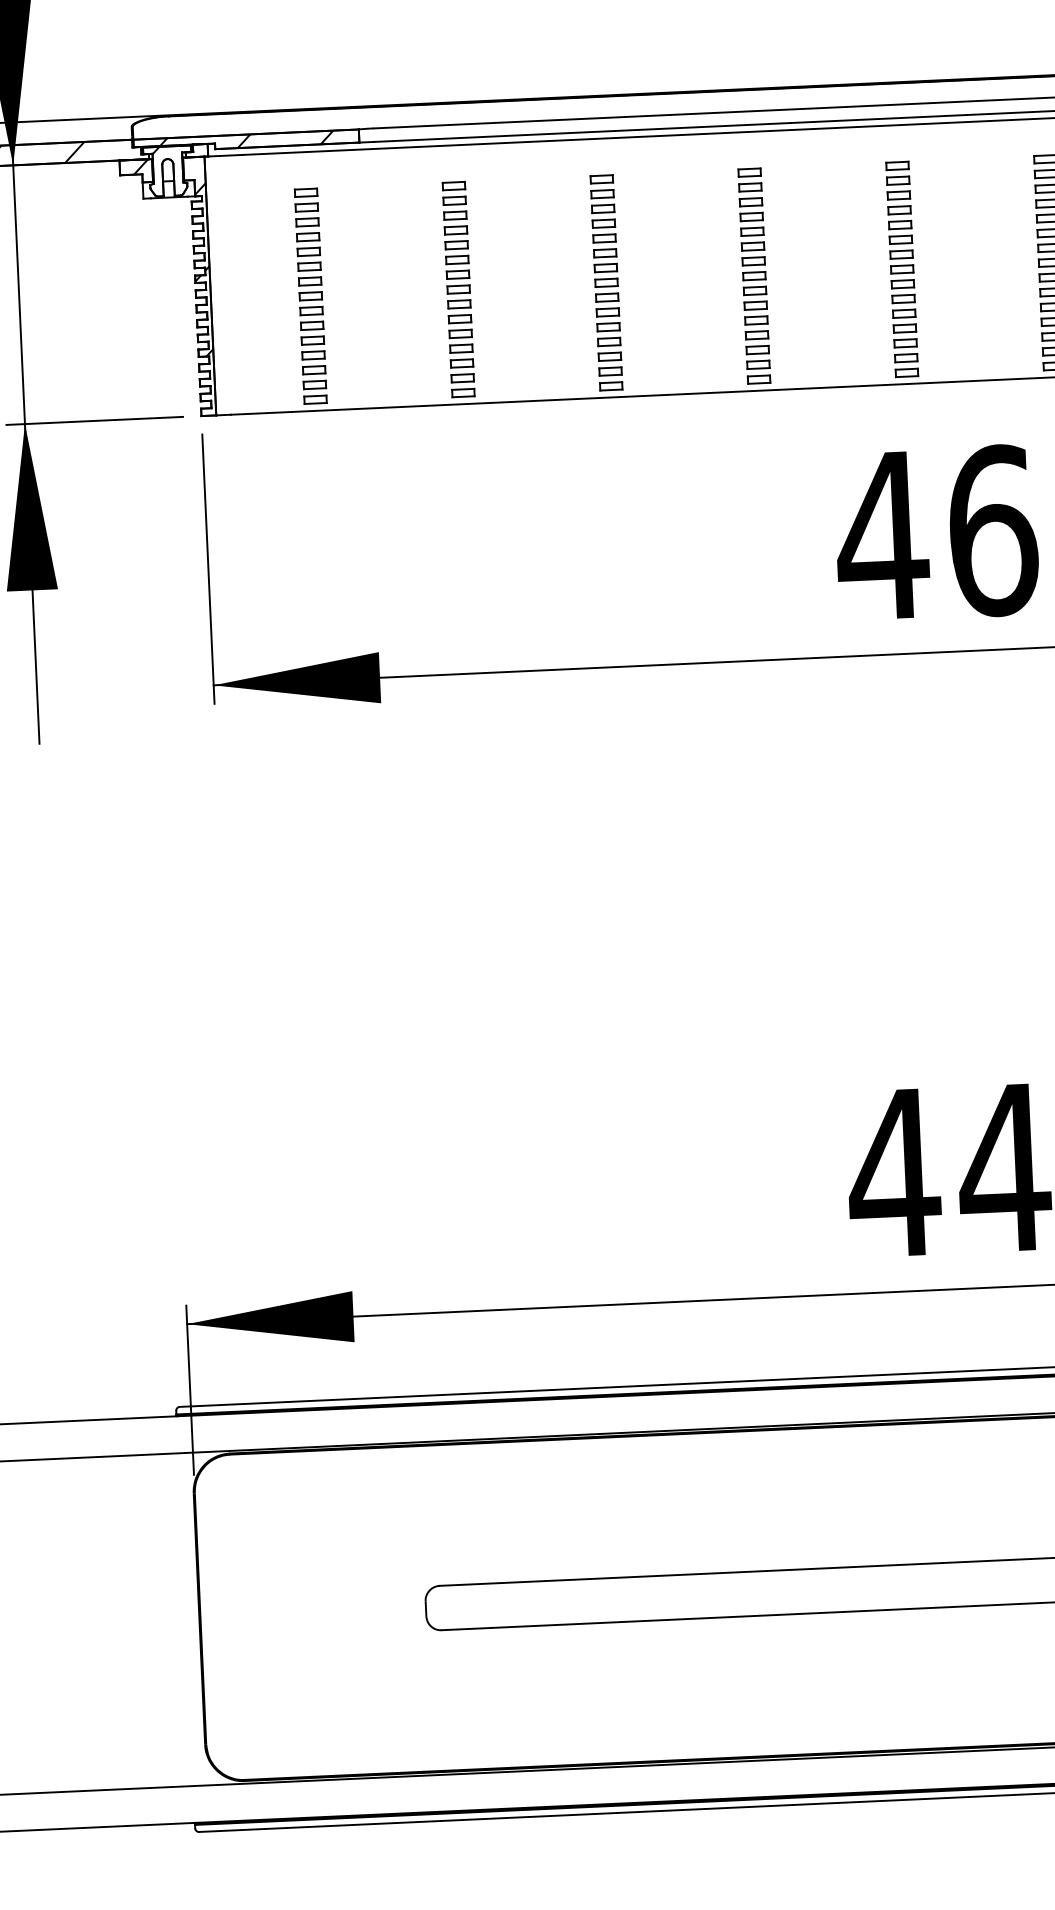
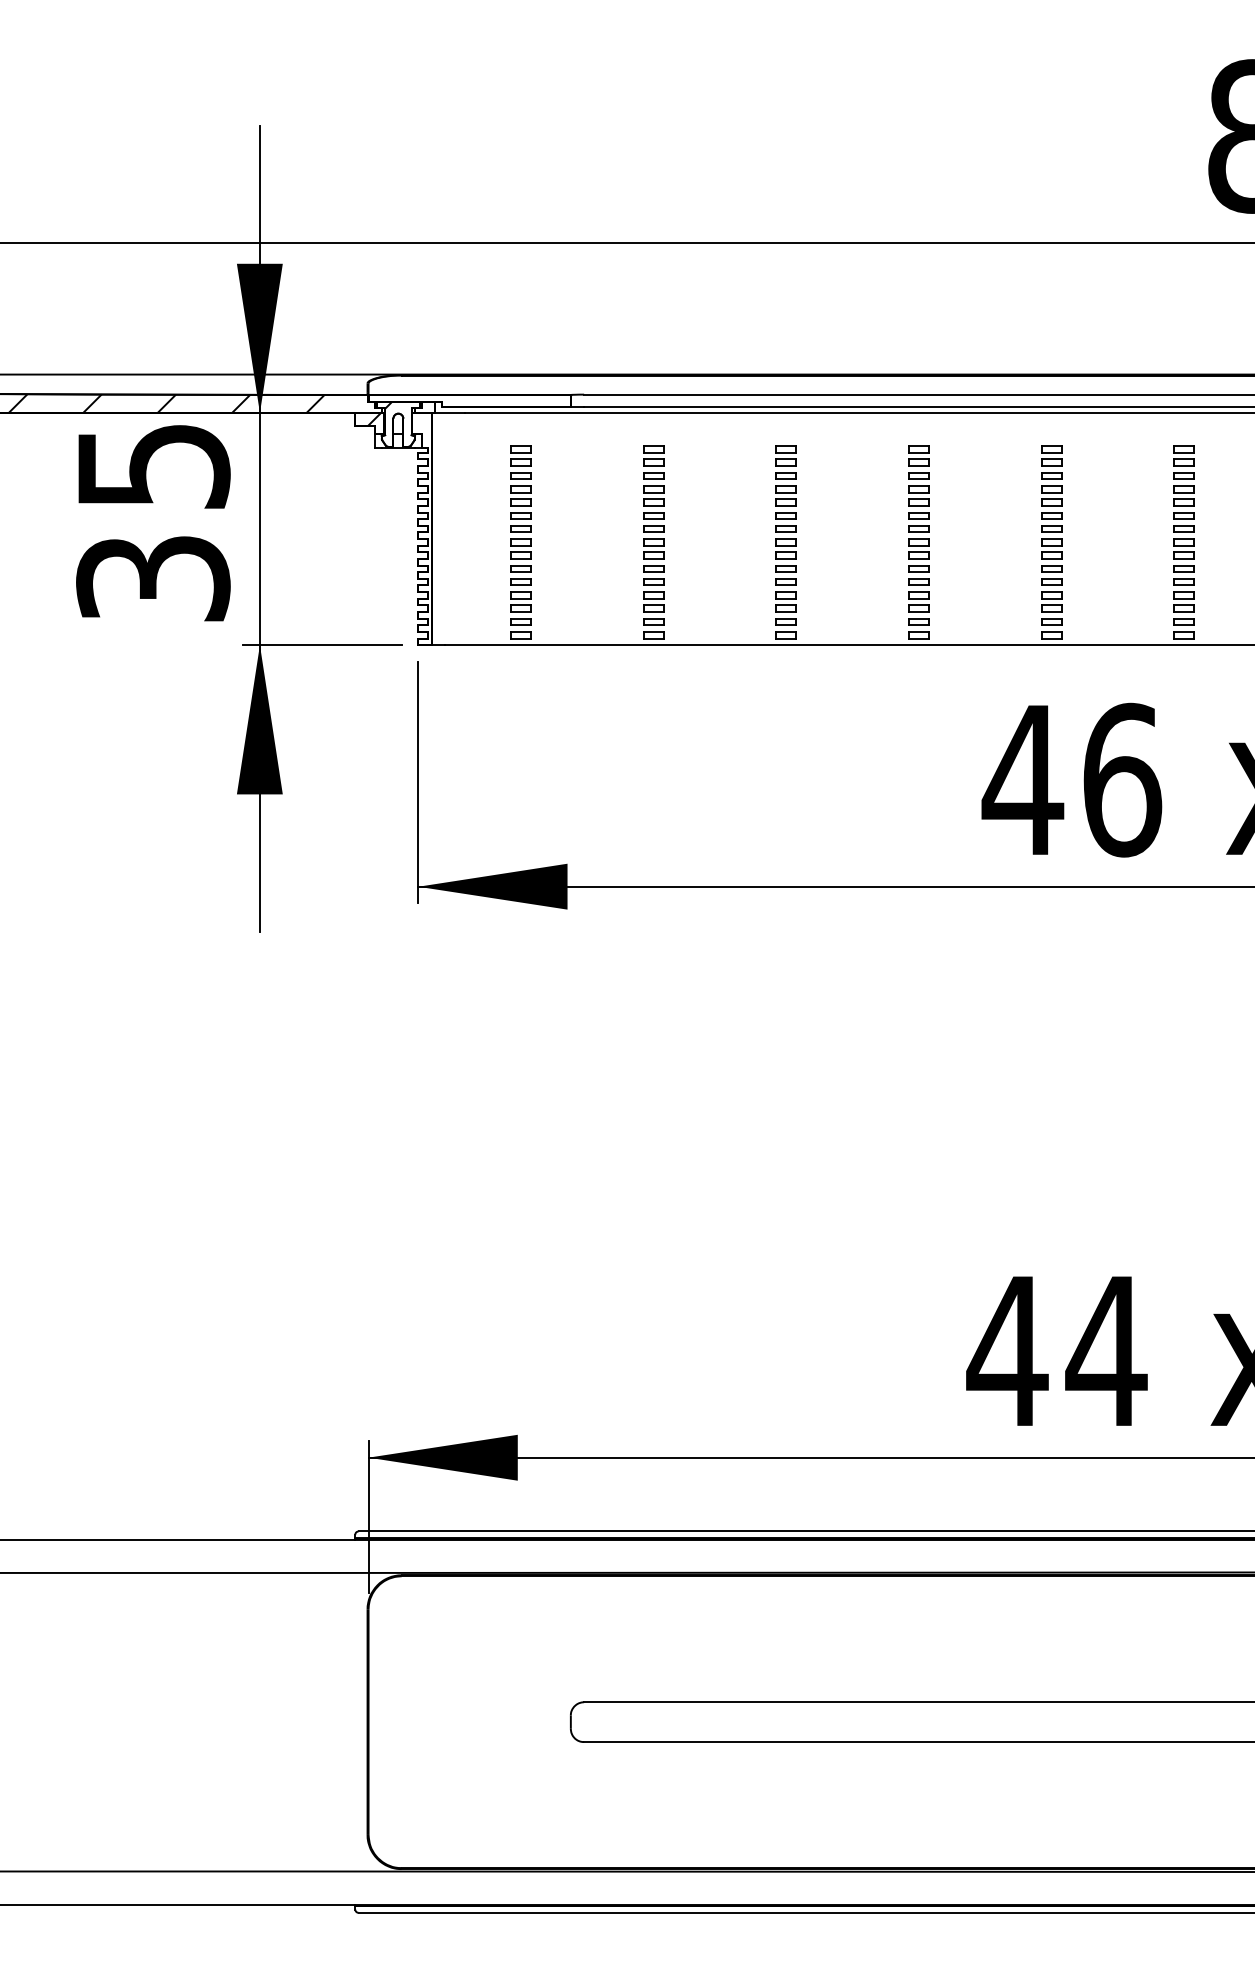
hatch: (246, 140) -> (469, 400), removed
hatch: (201, 273) -> (424, 517), removed

